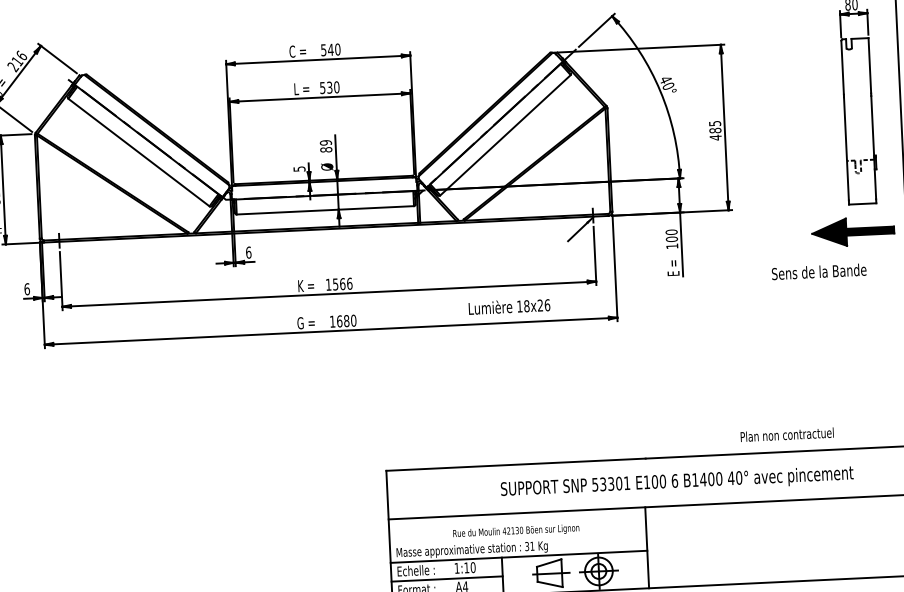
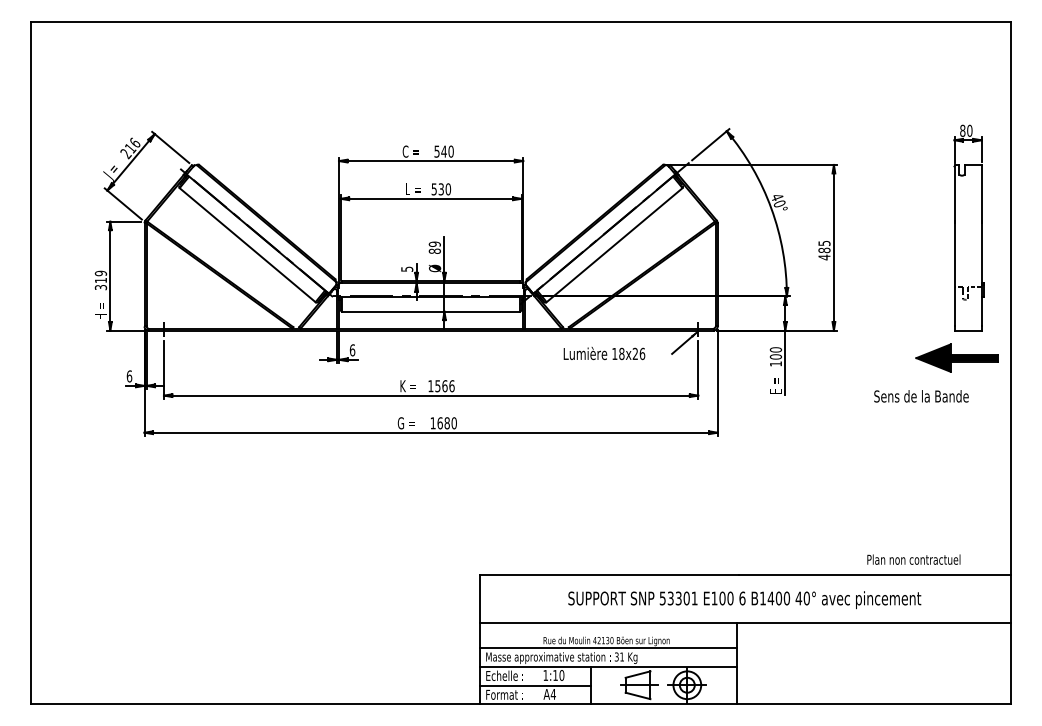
text: (509, 306) -> (604, 353), moved
text: (786, 434) -> (913, 559), moved
text: (676, 482) -> (744, 600), moved
line: (517, 538) -> (607, 648), added

